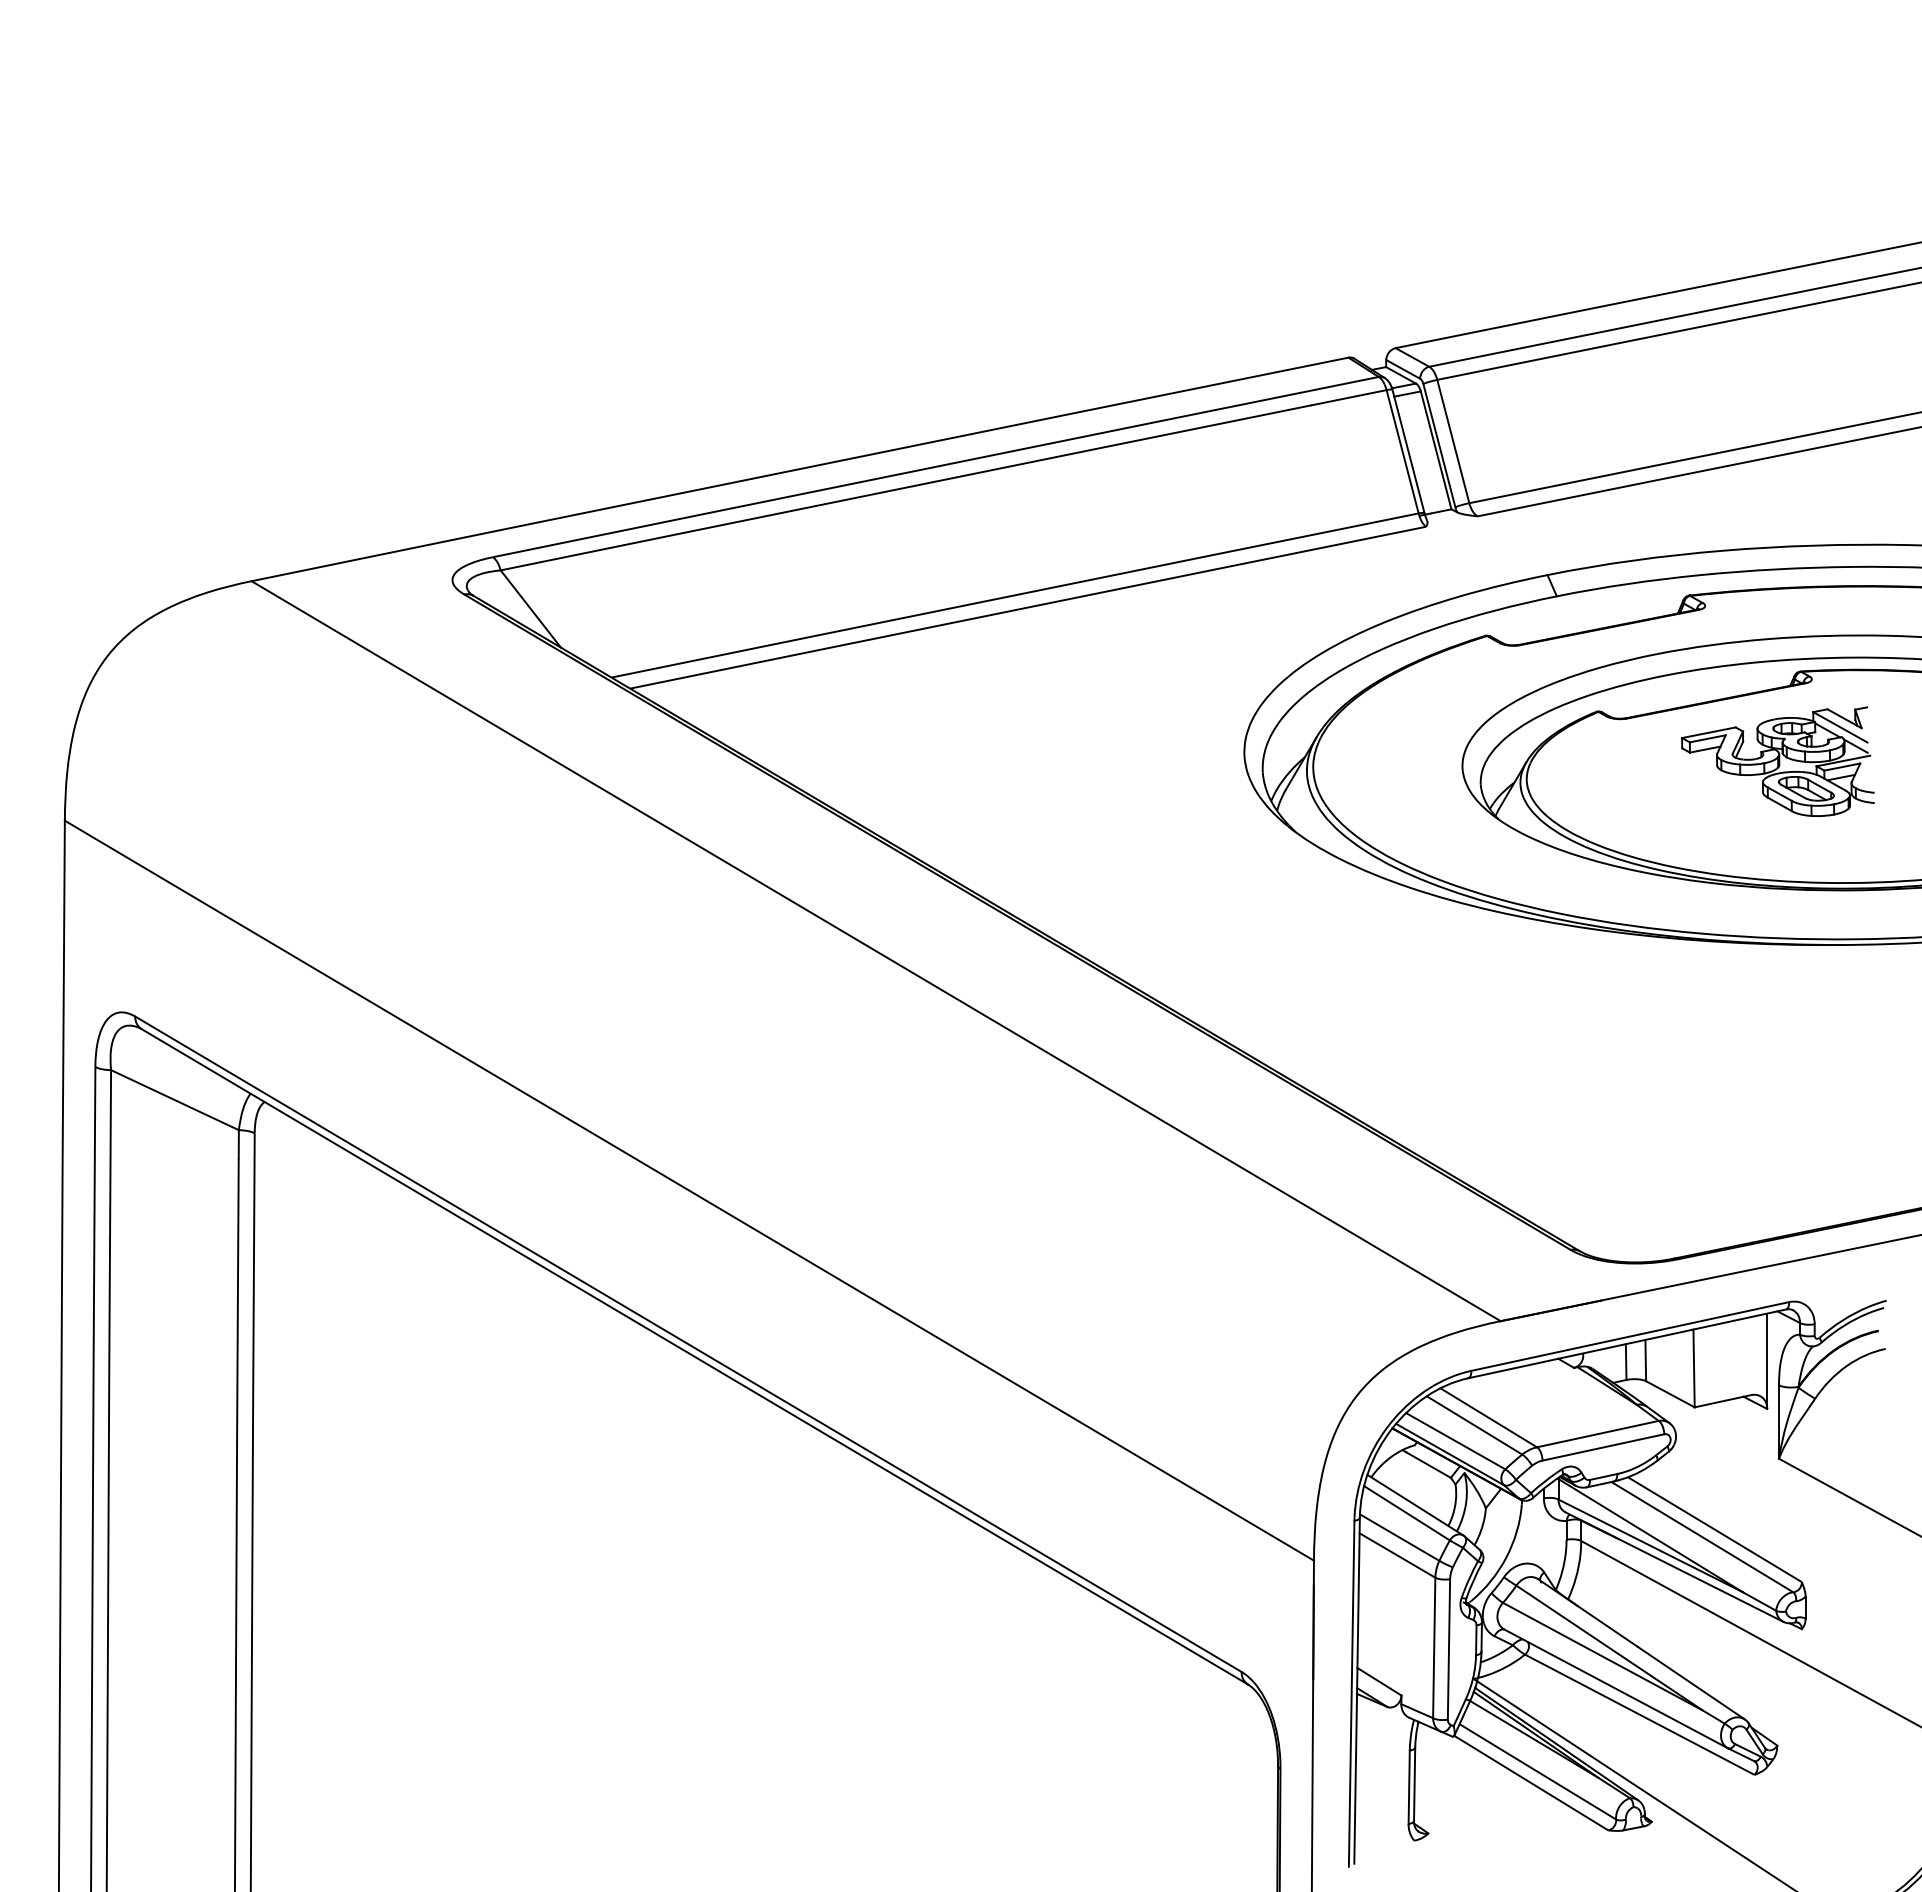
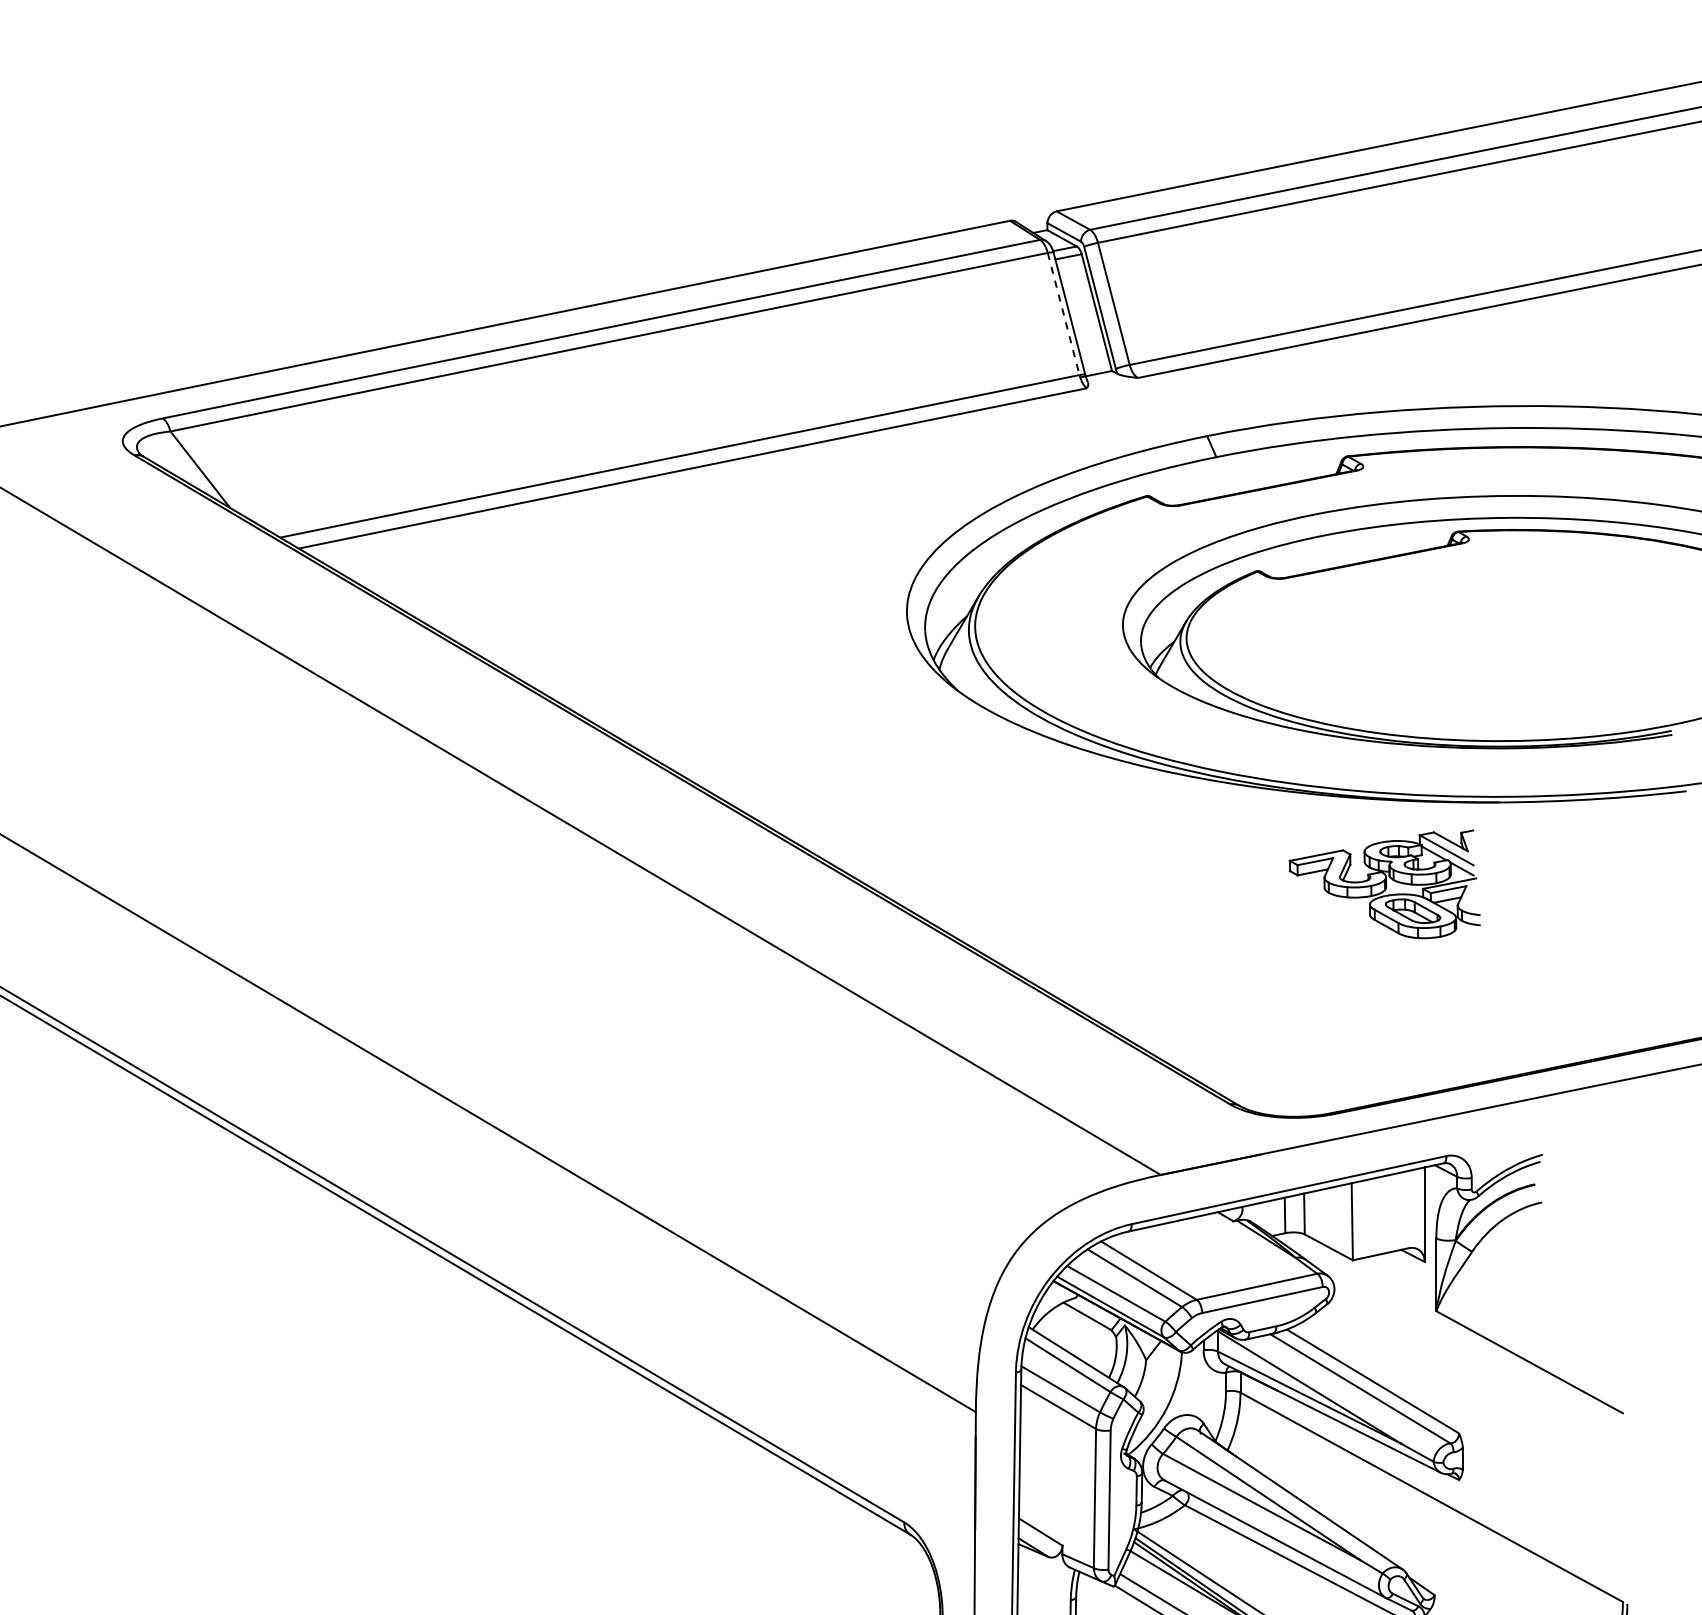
line: (1402, 451) -> (1063, 313), solid -> dashed
part: (1777, 761) -> (1384, 884), moved

